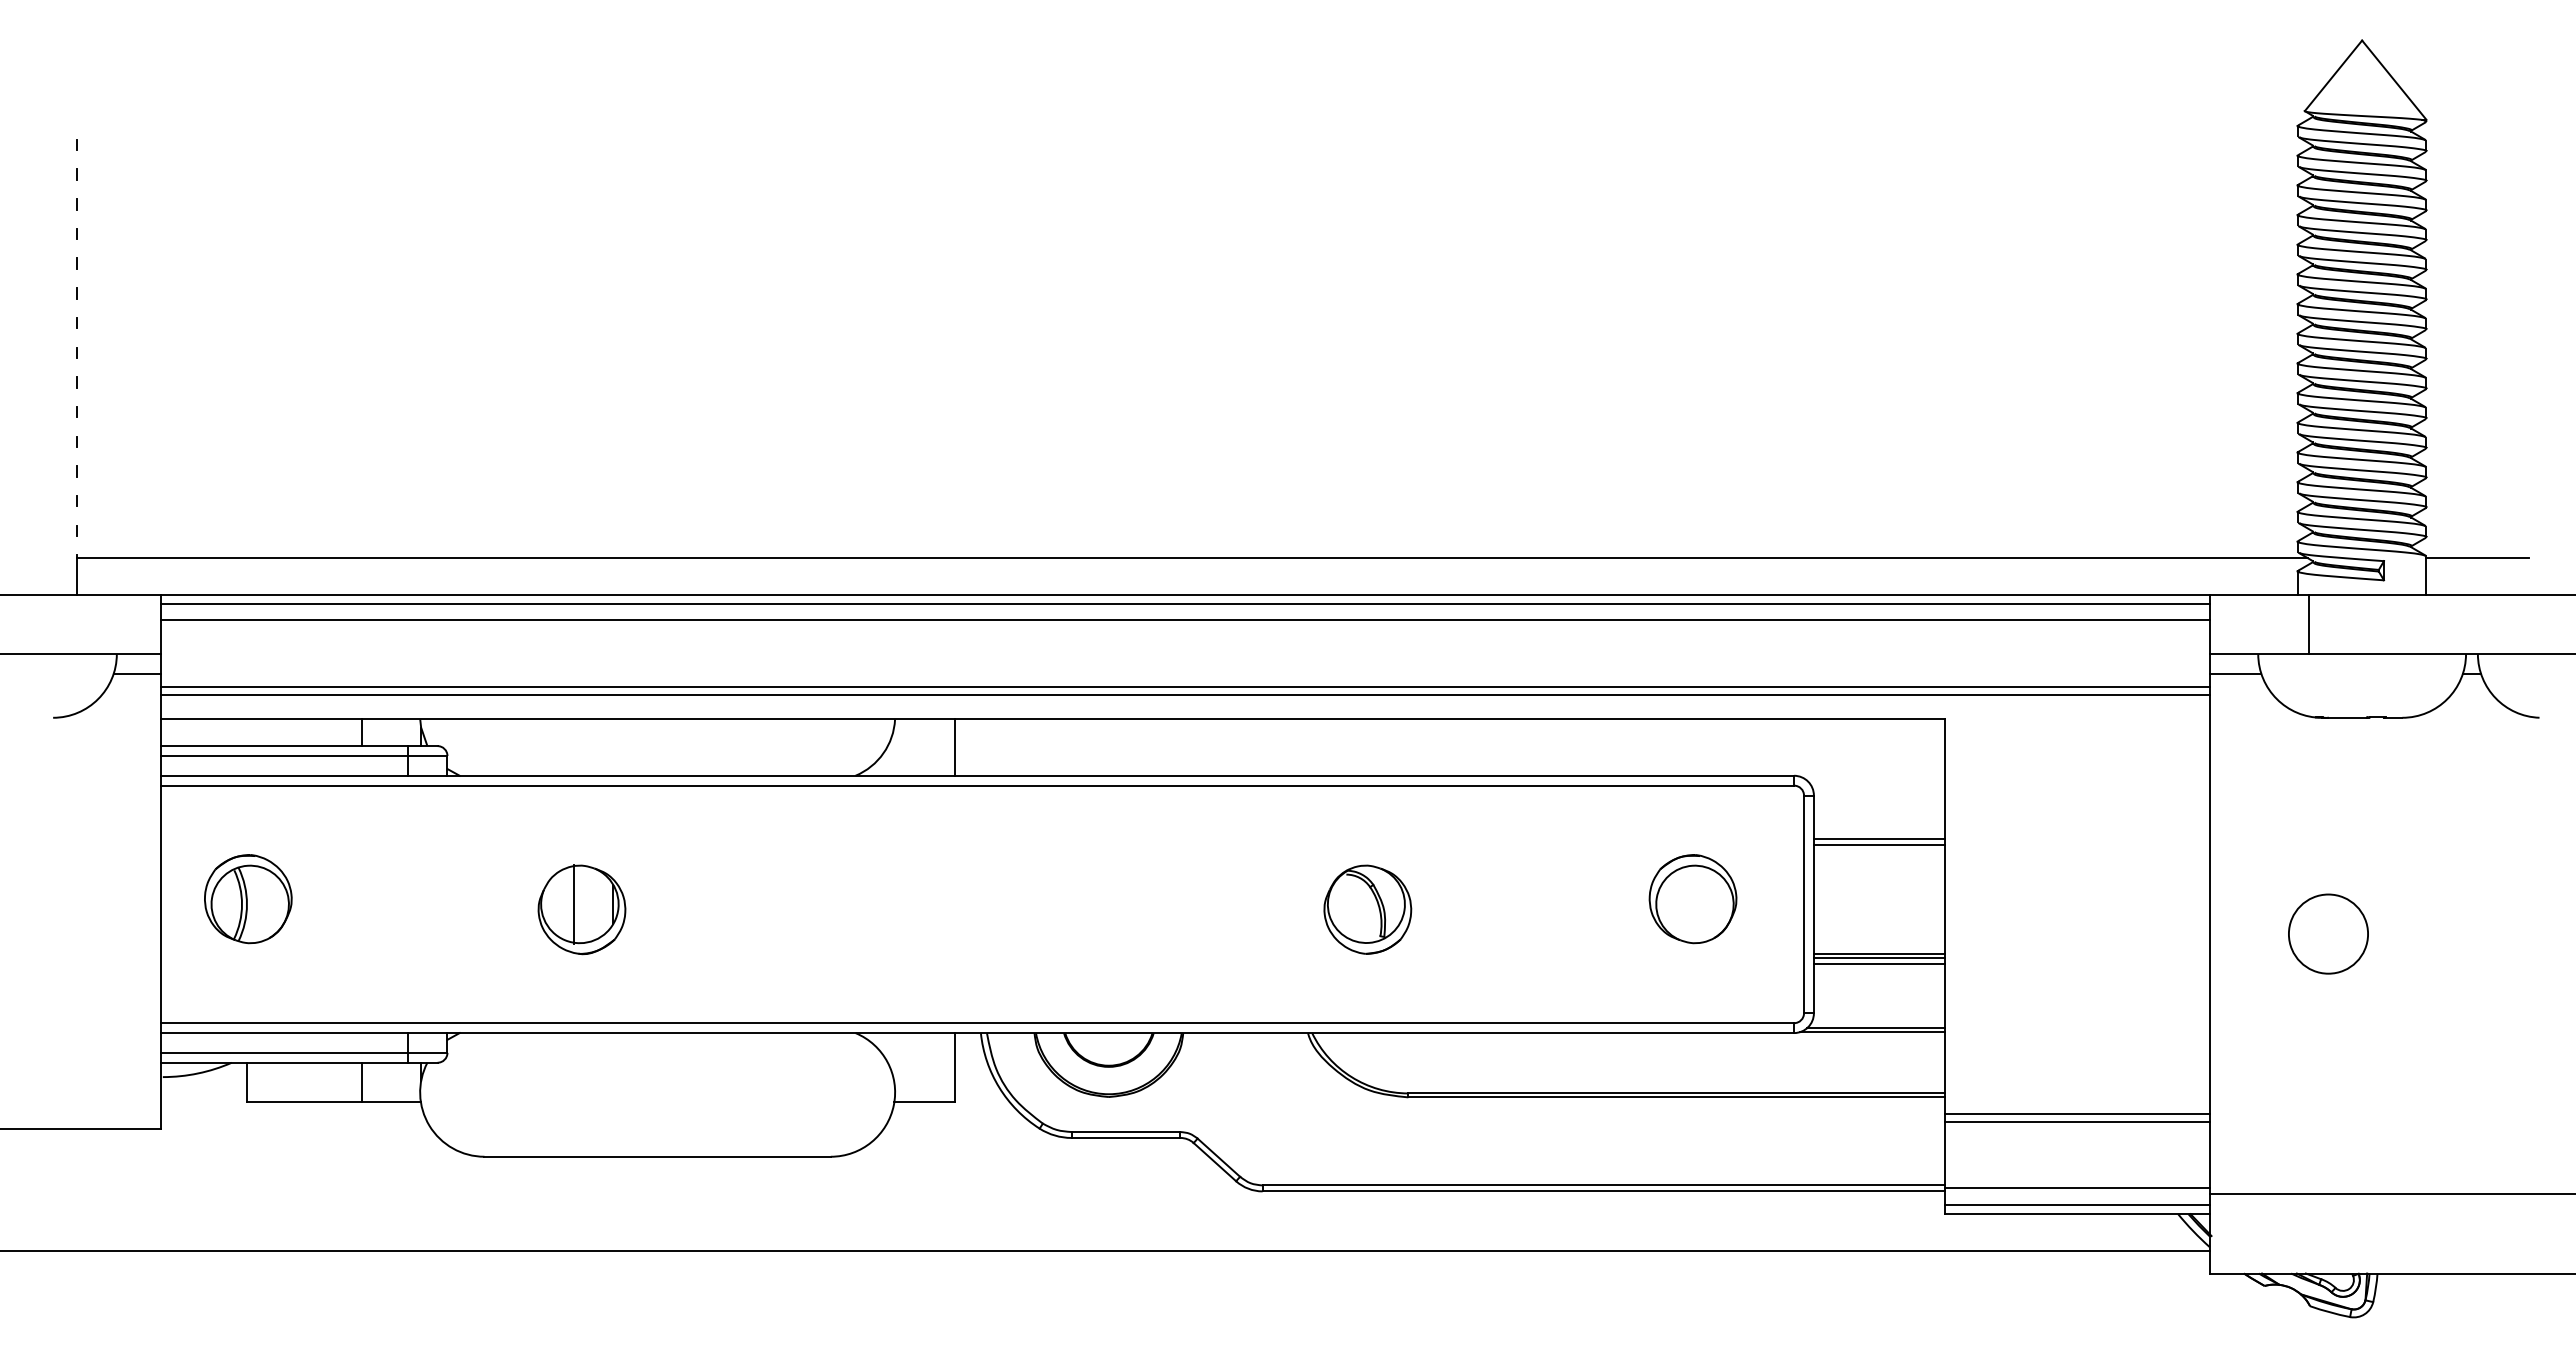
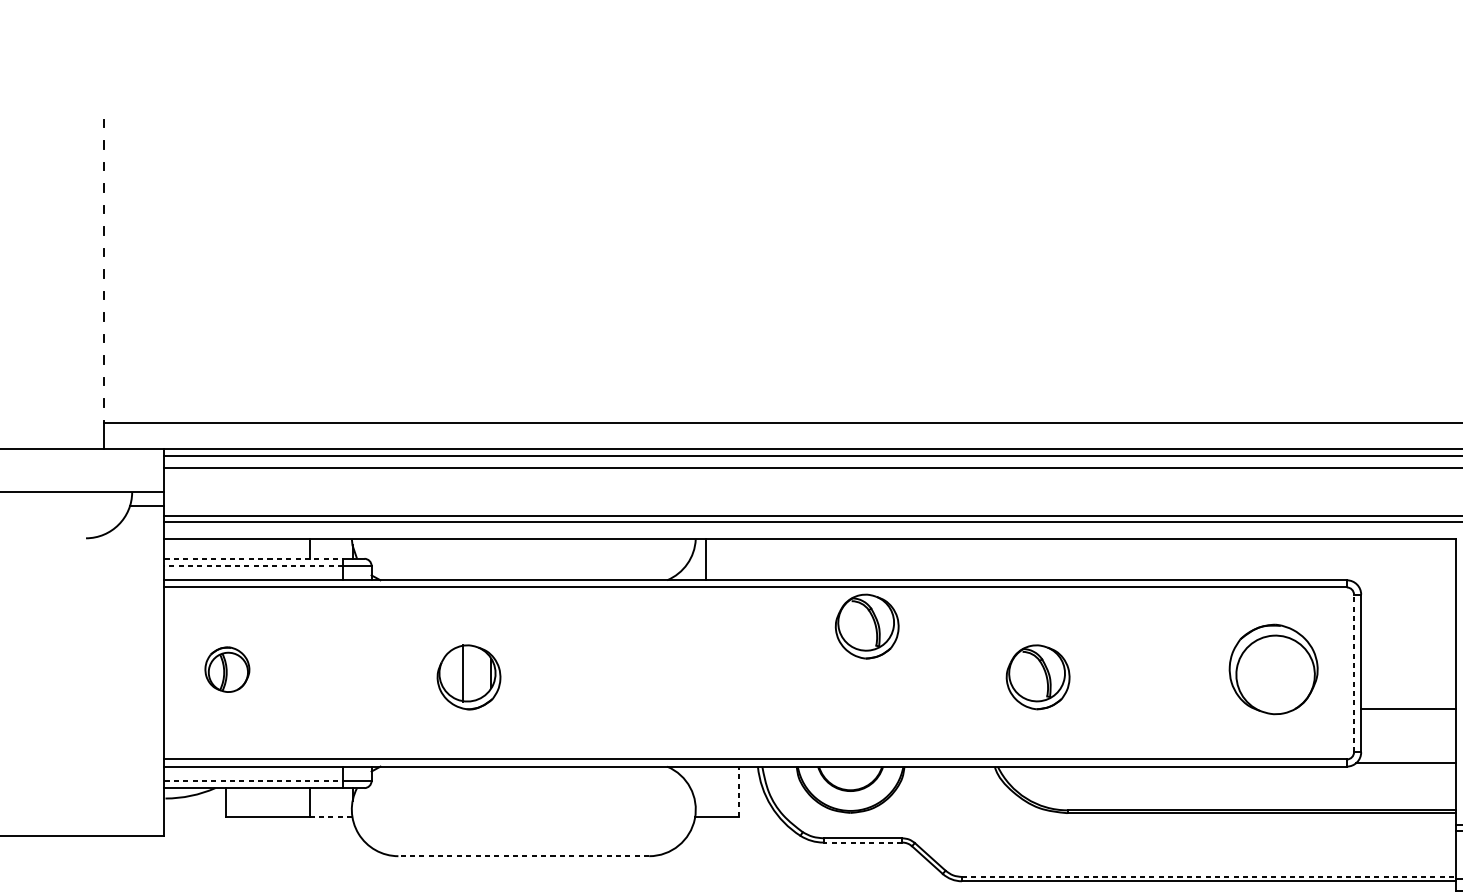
line: (285, 746) -> (254, 559), solid -> dashed
line: (954, 747) -> (706, 559), moved
line: (284, 756) -> (253, 566), solid -> dashed
part: (1131, 839) -> (866, 626), added
line: (1878, 839) -> (1407, 626), removed
line: (1878, 845) -> (1407, 630), removed
part: (248, 899) -> (227, 669), size x0.7
part: (1692, 899) -> (1273, 669), size x1.4
line: (1804, 904) -> (1354, 673), solid -> dashed
line: (1878, 957) -> (1407, 711), removed
line: (1878, 963) -> (1407, 716), removed
line: (1872, 1032) -> (1403, 766), removed
line: (285, 1052) -> (254, 780), solid -> dashed
line: (954, 1067) -> (738, 791), solid -> dashed
line: (391, 1102) -> (331, 816), solid -> dashed
line: (1125, 1137) -> (862, 842), solid -> dashed
line: (657, 1156) -> (523, 856), solid -> dashed
line: (1604, 1185) -> (1209, 877), solid -> dashed

